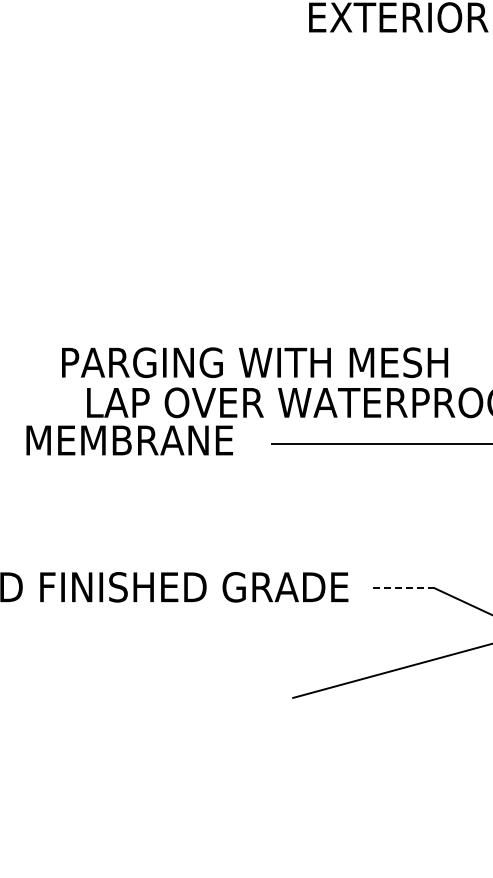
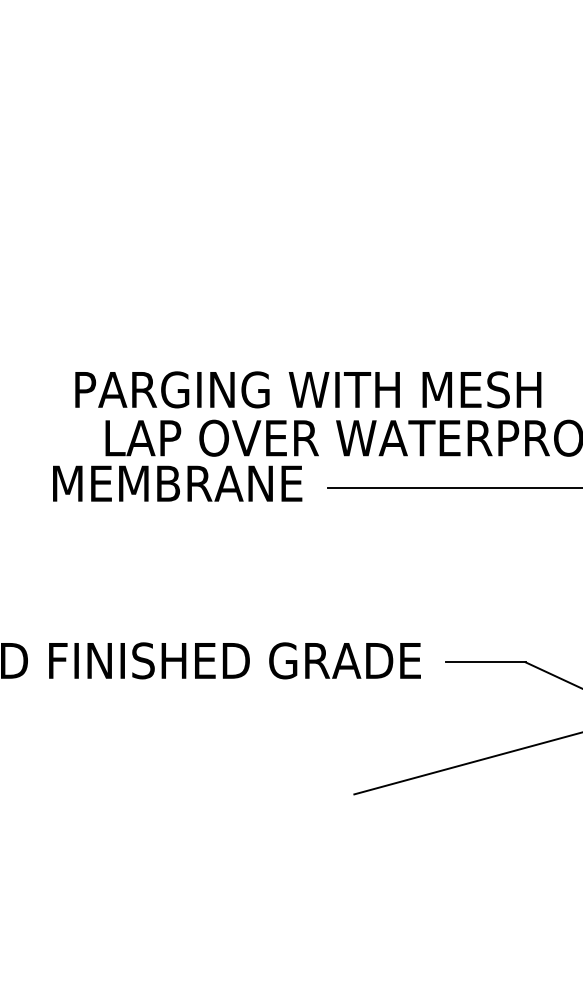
text: (129, 440) -> (177, 483), moved
line: (402, 588) -> (486, 662), dashed -> solid

